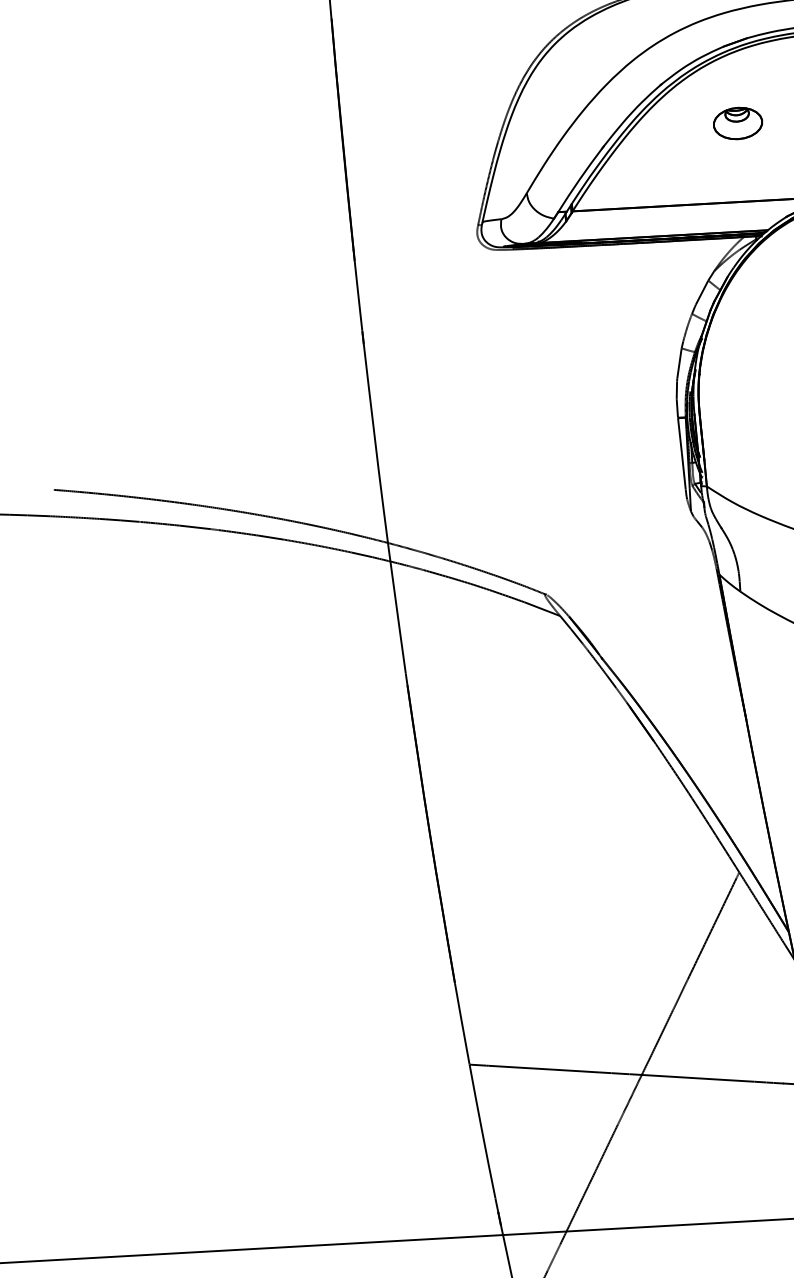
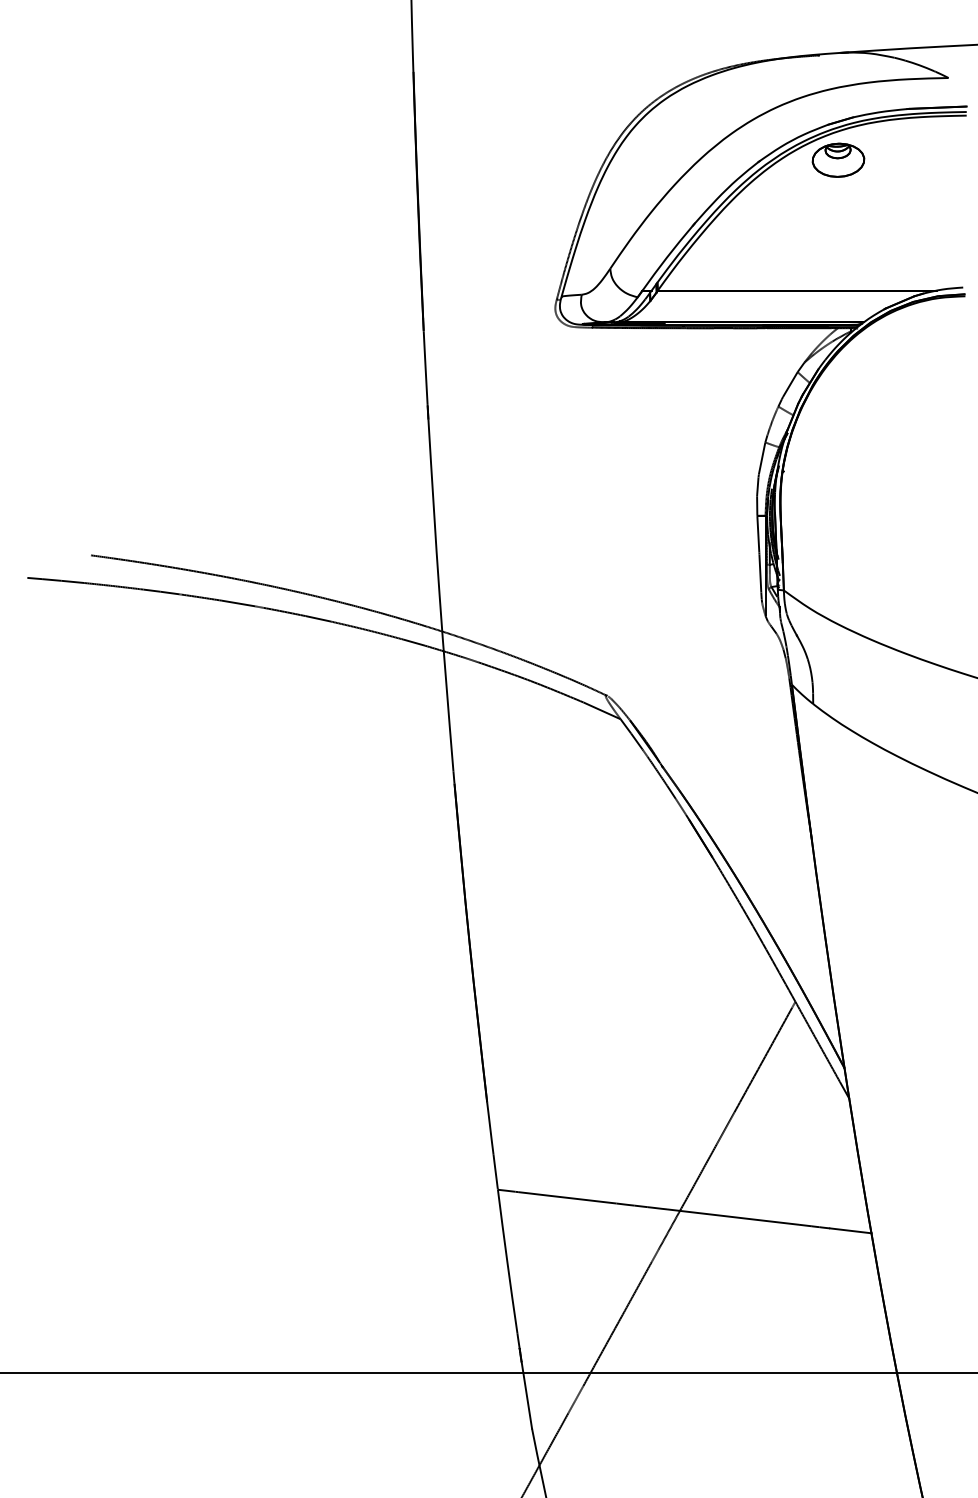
part: (738, 122) -> (838, 159), moved

